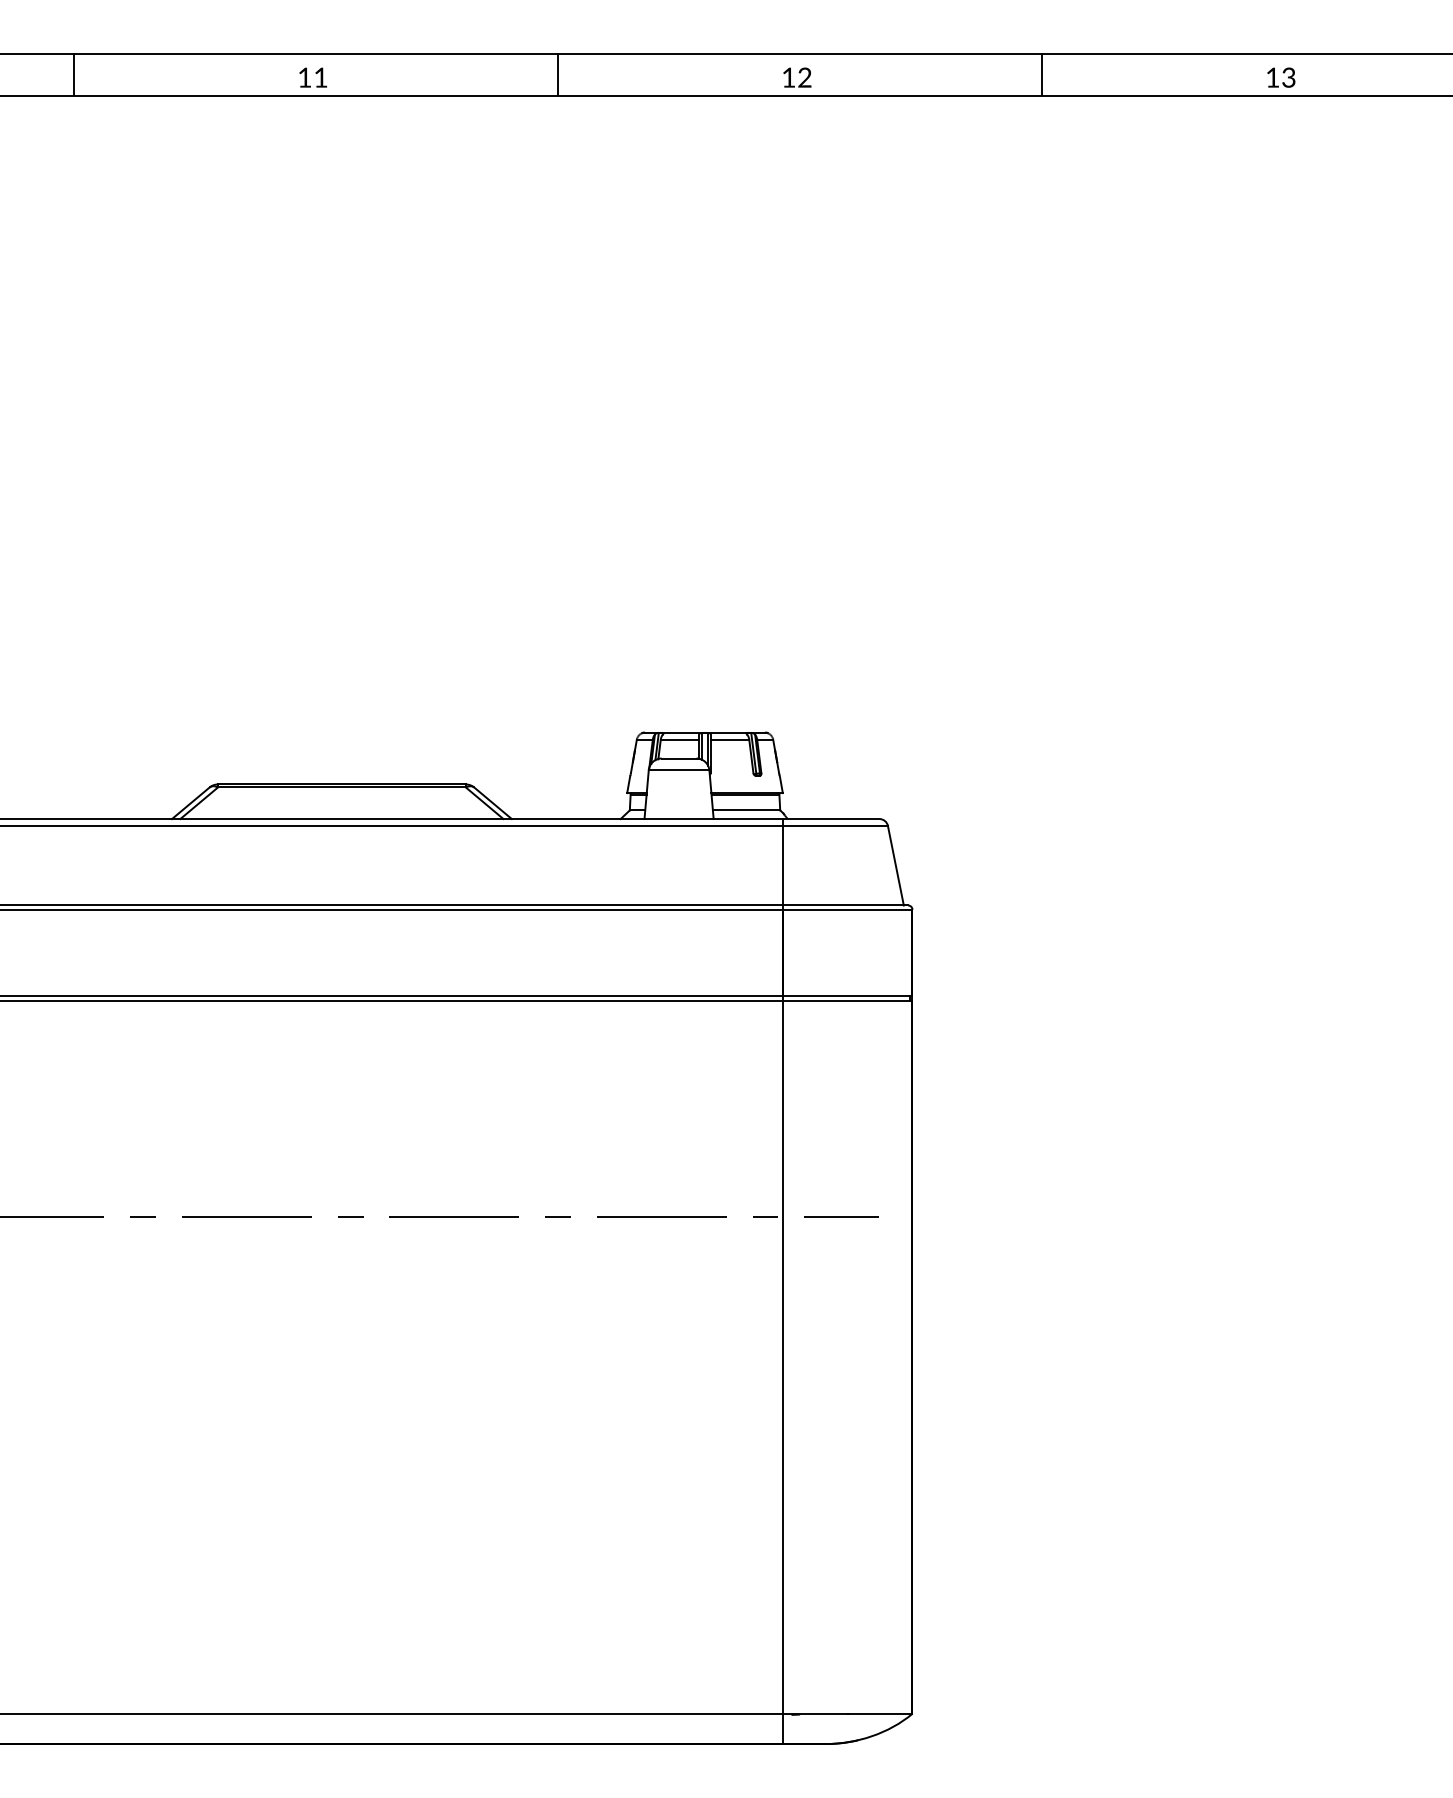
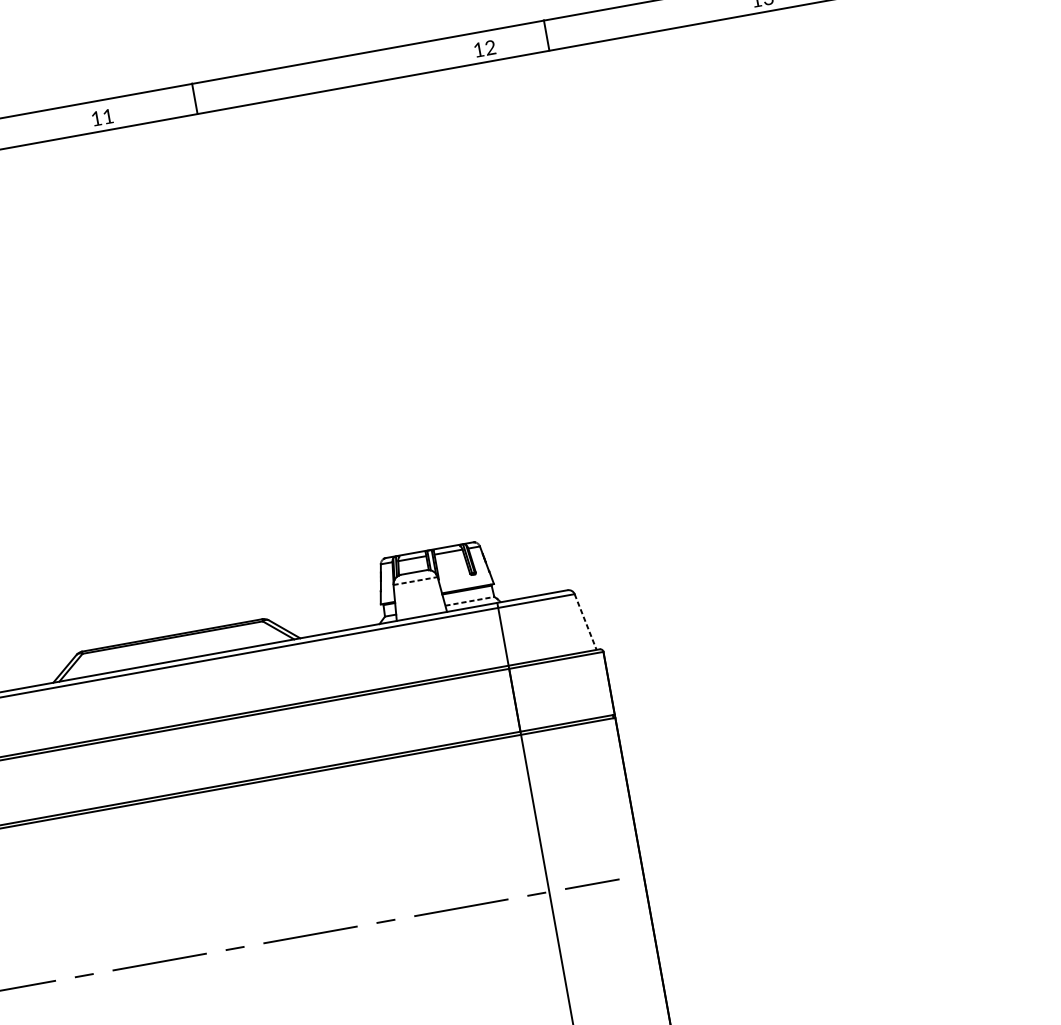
line: (557, 74) -> (194, 98), moved
line: (1041, 74) -> (546, 35), moved
text: (312, 77) -> (102, 117), moved
text: (797, 77) -> (485, 48), moved
line: (679, 770) -> (415, 581), solid -> dashed
line: (746, 810) -> (469, 601), solid -> dashed
line: (895, 865) -> (585, 621), solid -> dashed

